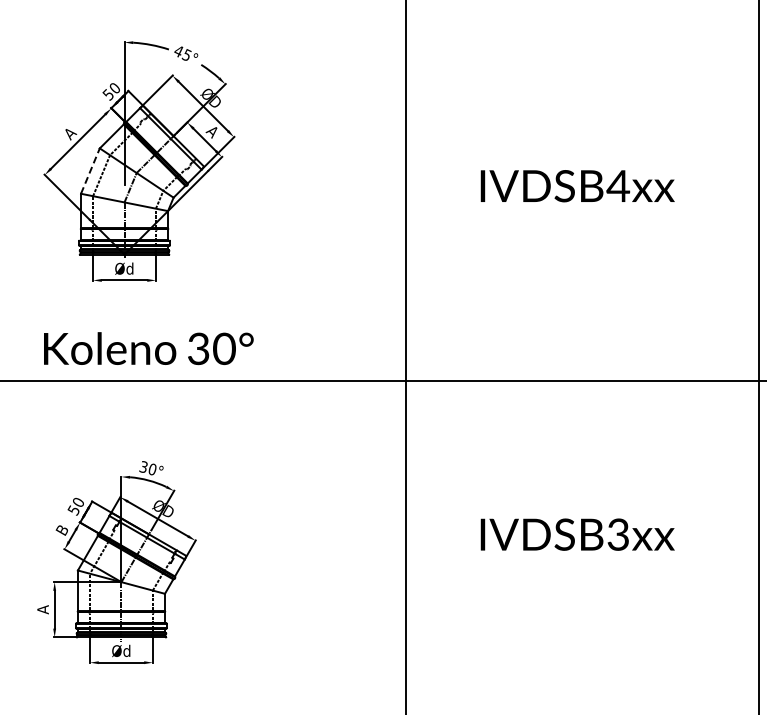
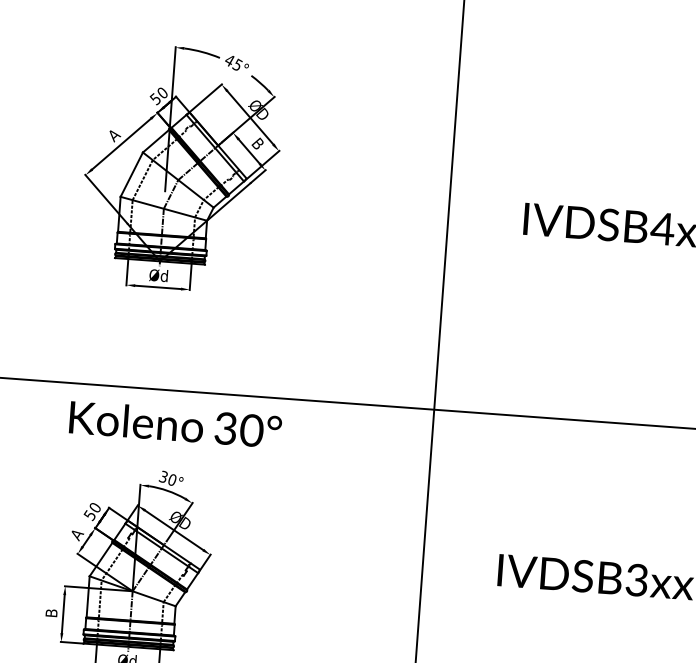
text: (211, 131) -> (256, 143), A -> B
line: (90, 171) -> (131, 175), dashed -> solid
text: (148, 348) -> (175, 424), moved
text: (62, 530) -> (77, 534), B -> A
text: (42, 609) -> (51, 612), A -> B

